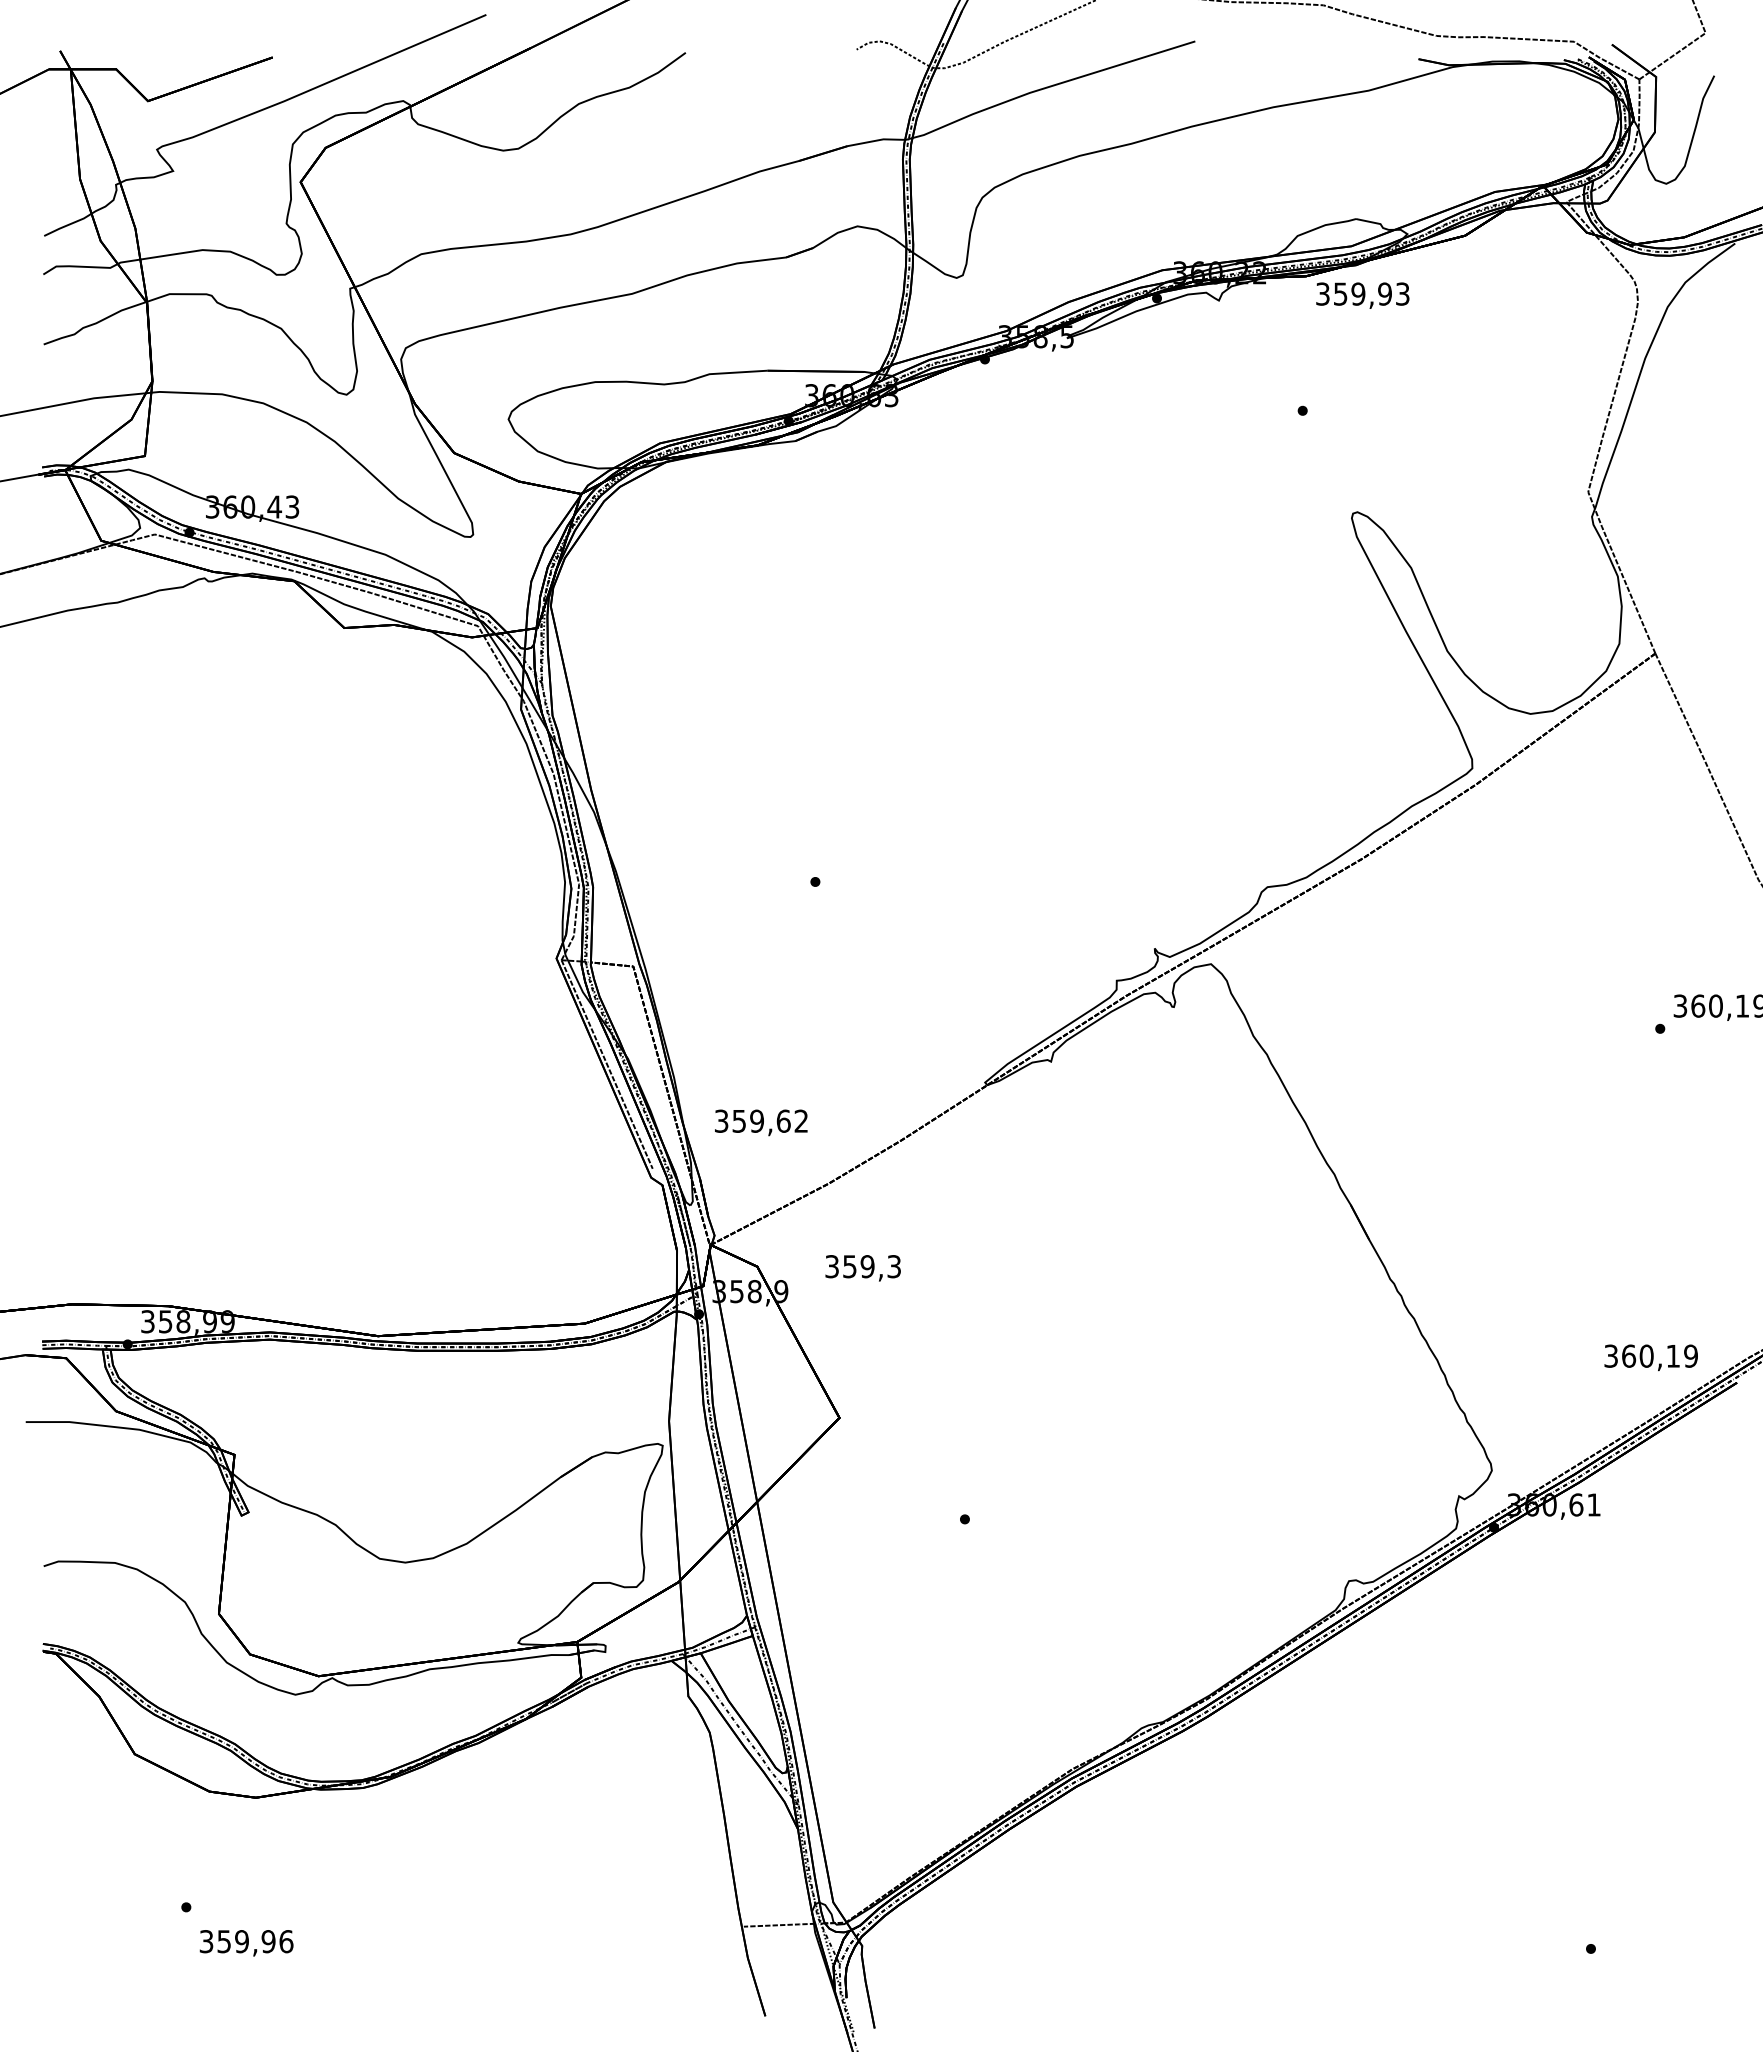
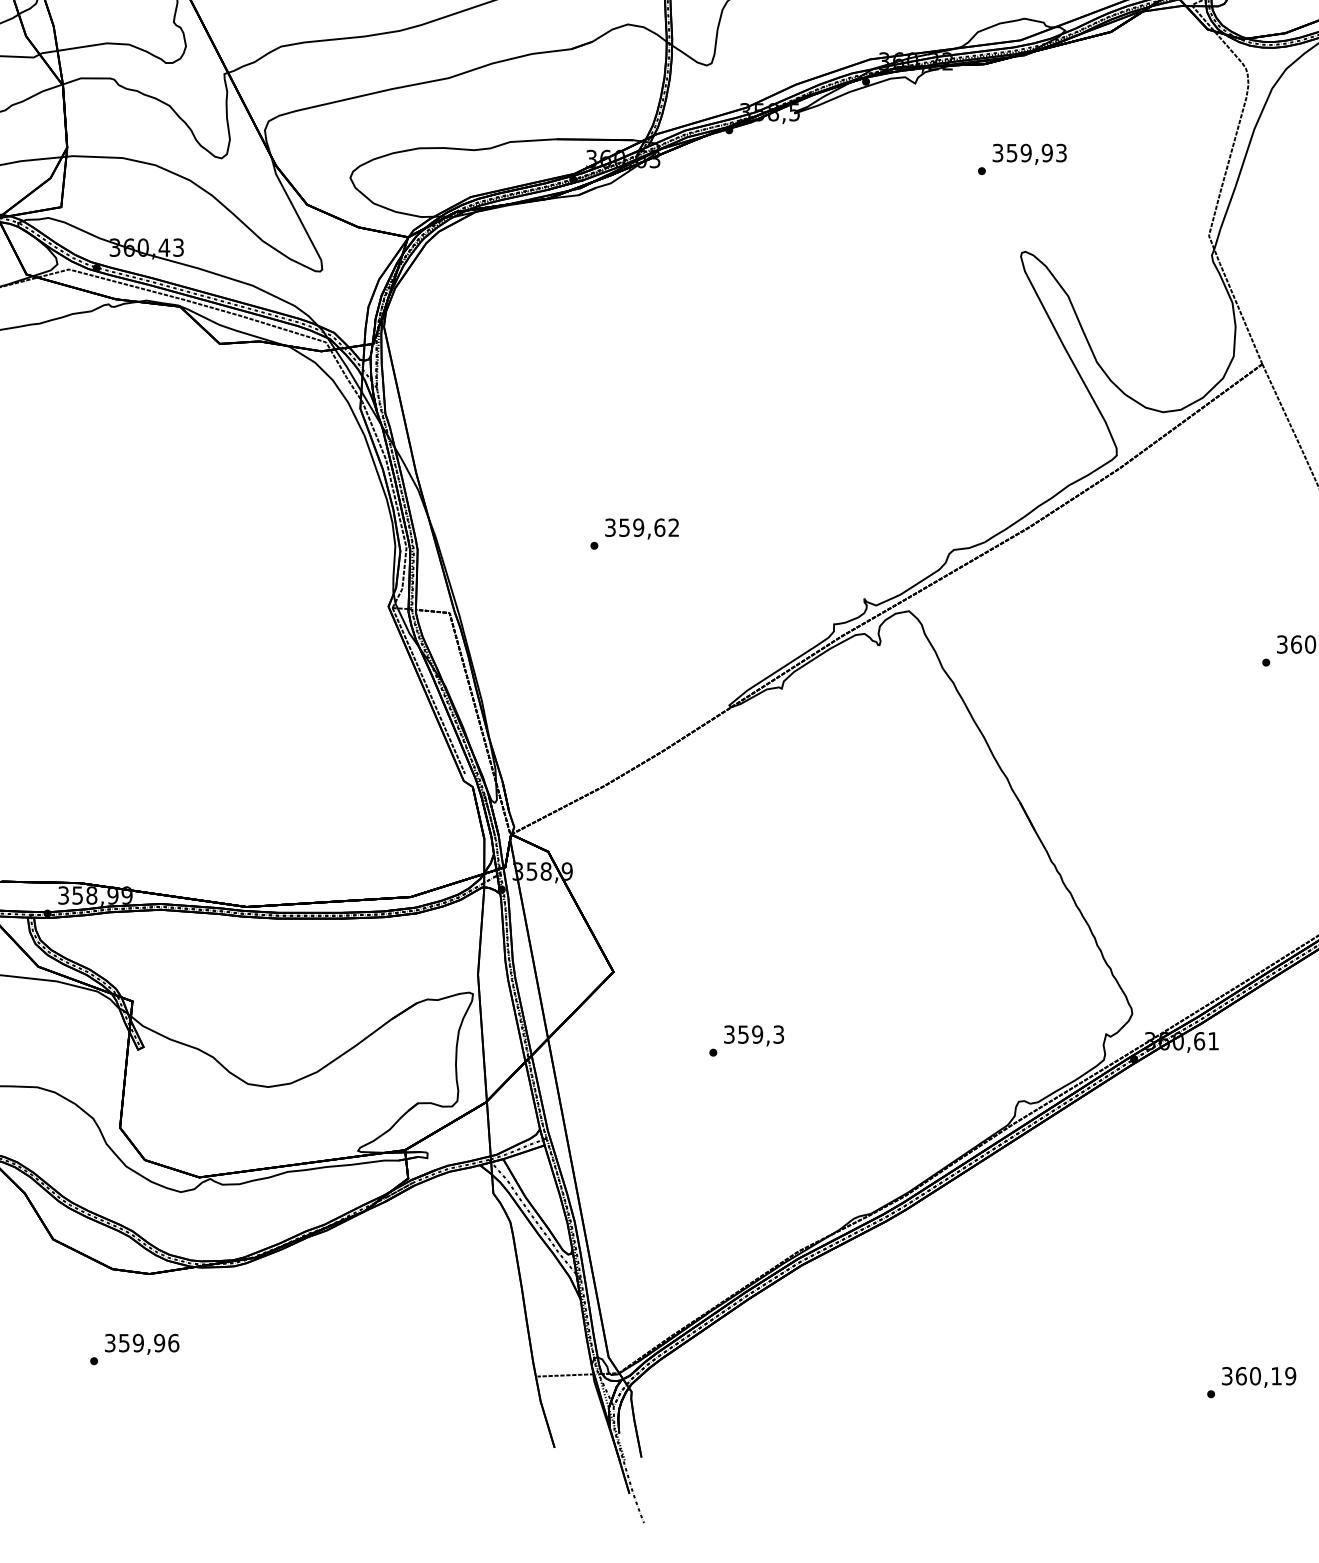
text: (1362, 295) -> (1029, 154), moved
text: (761, 1122) -> (642, 528), moved
text: (862, 1268) -> (753, 1036), moved
text: (1650, 1357) -> (1258, 1377), moved
text: (246, 1943) -> (142, 1344), moved

